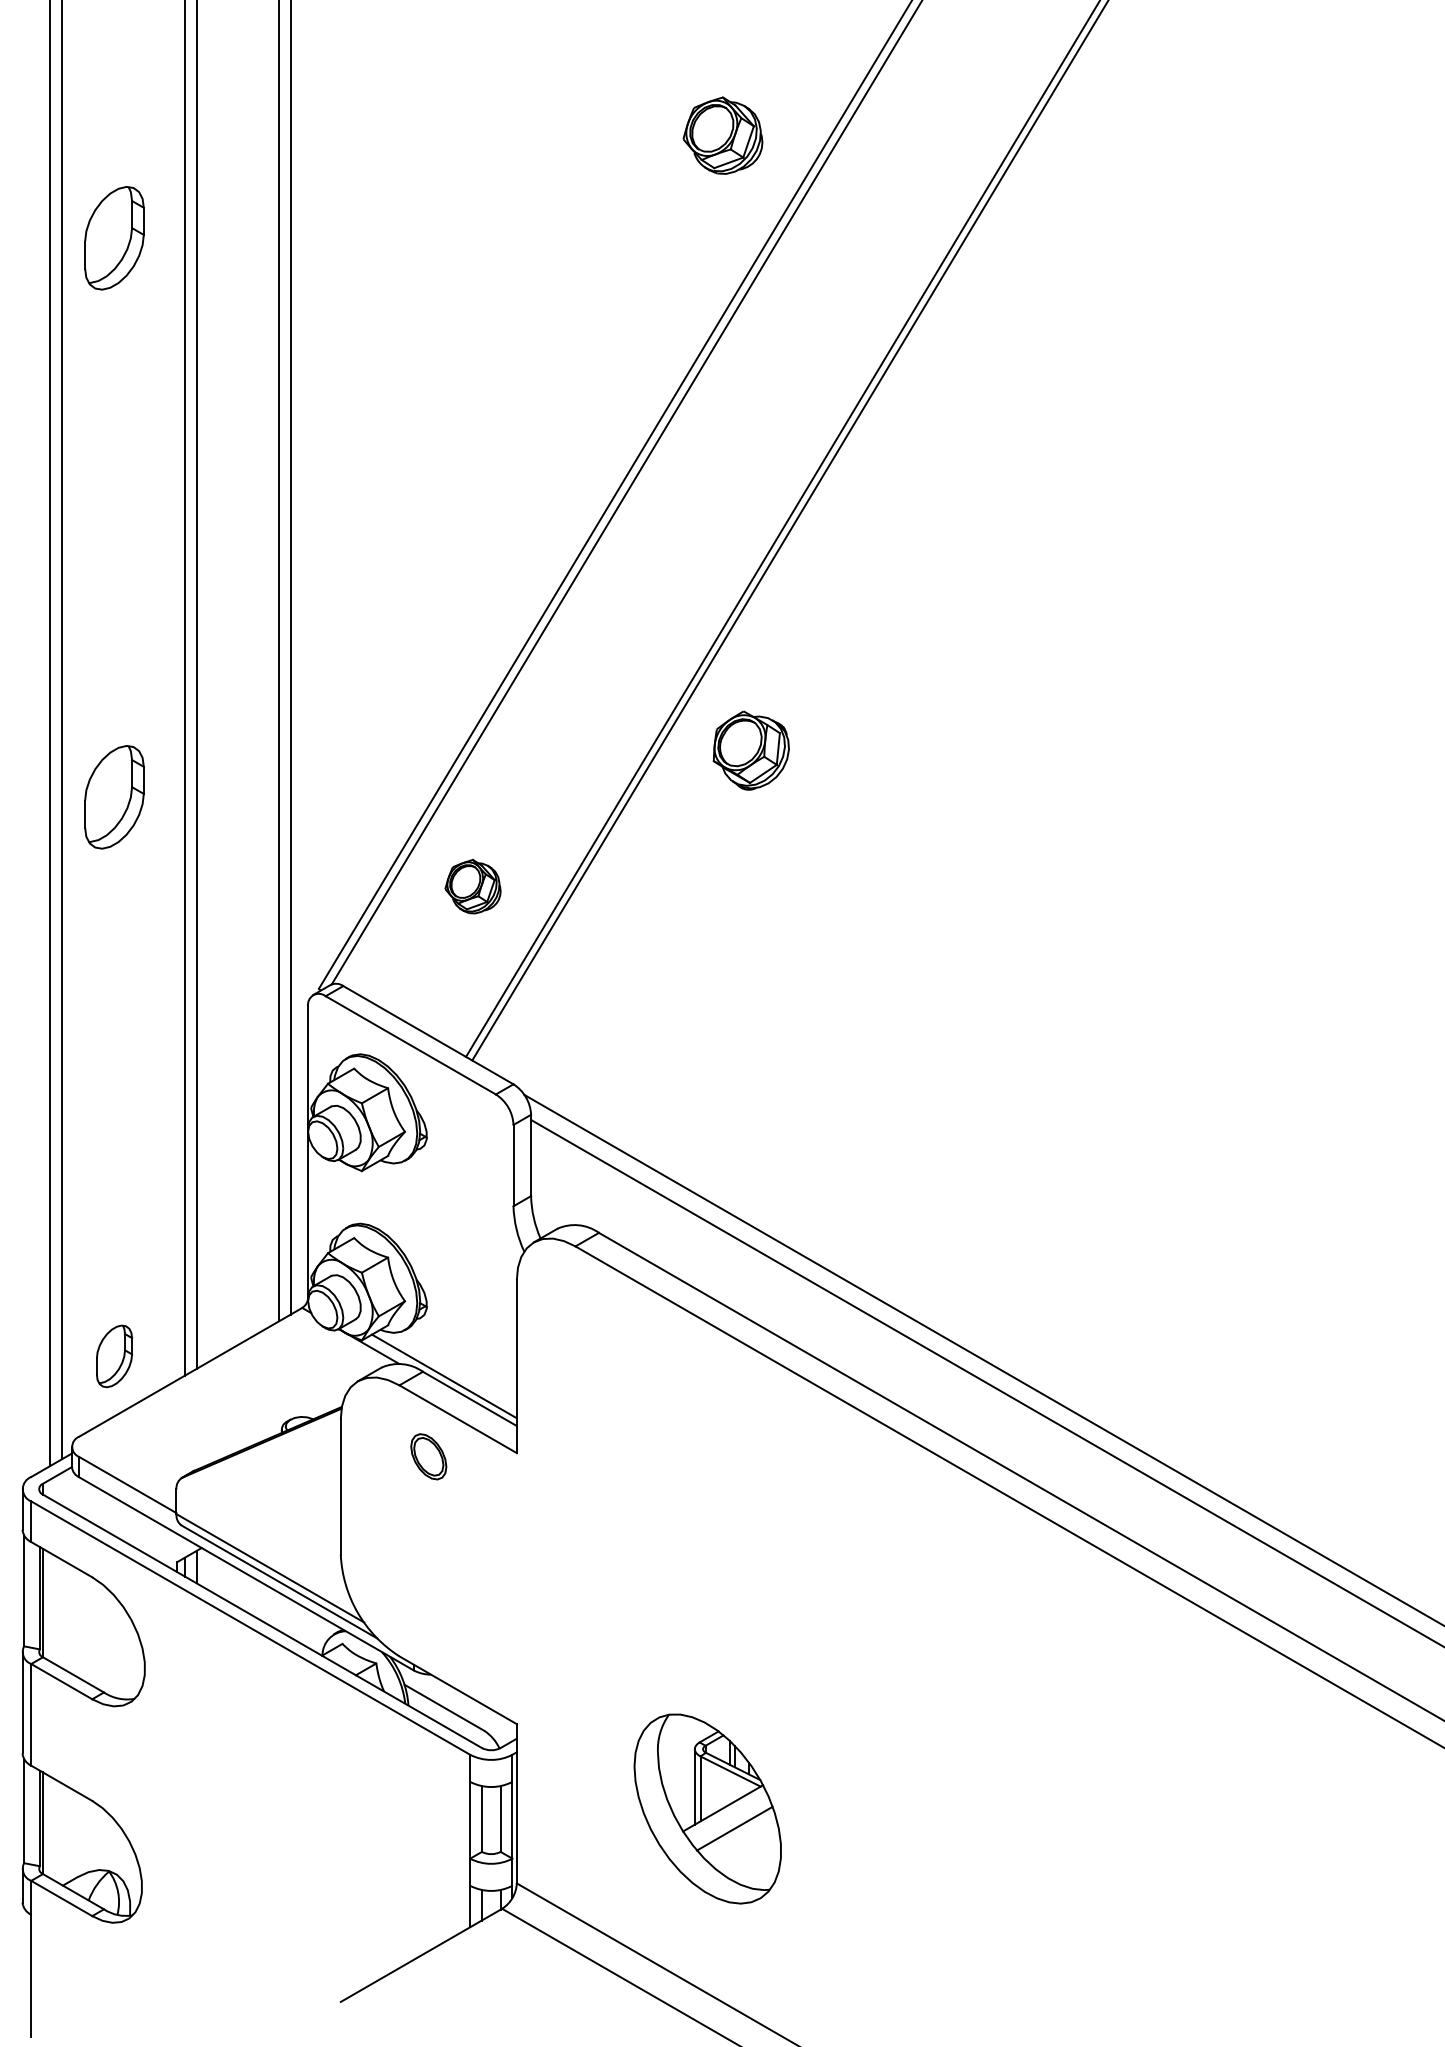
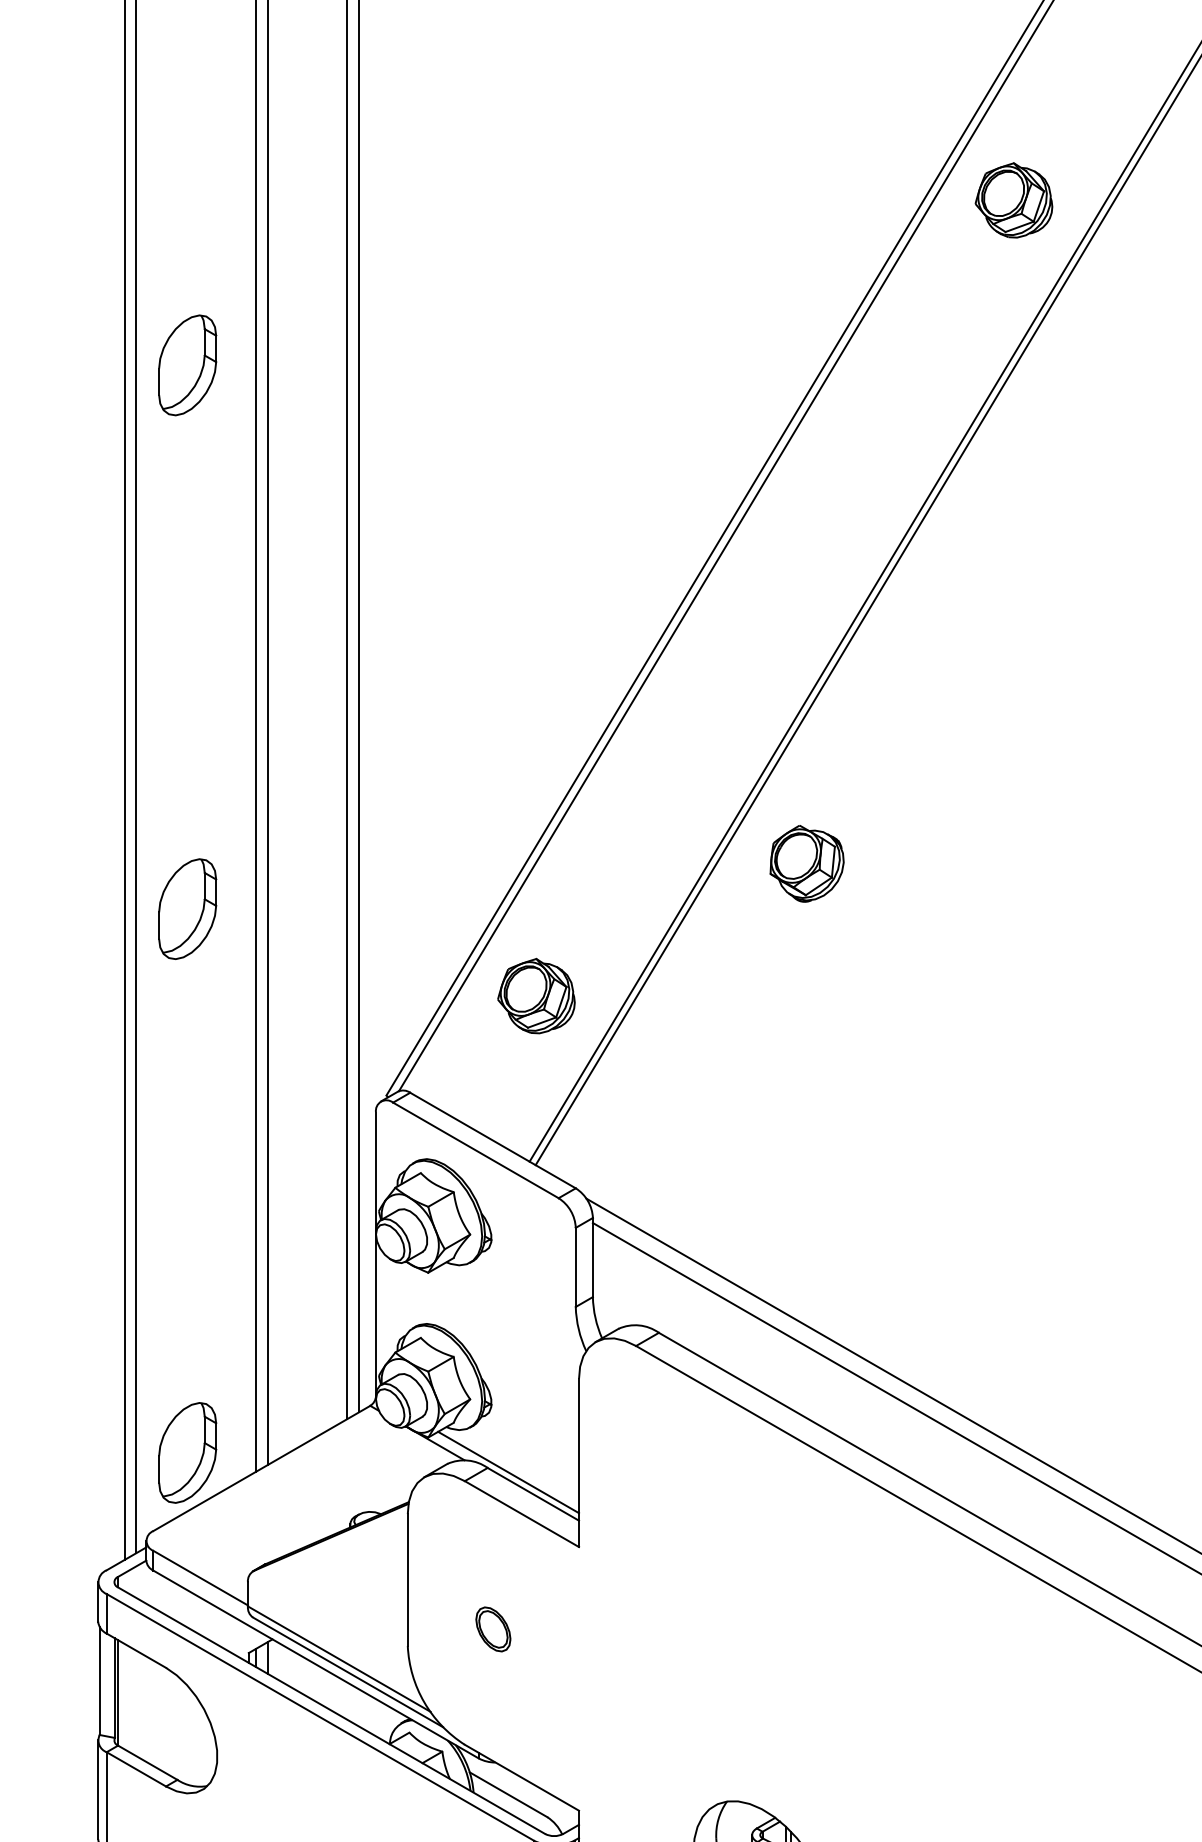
part: (722, 135) -> (1013, 200), moved
part: (472, 886) -> (535, 995), size x1.43
part: (114, 1356) -> (187, 1453), size x1.67
part: (428, 1456) -> (493, 1629), moved

